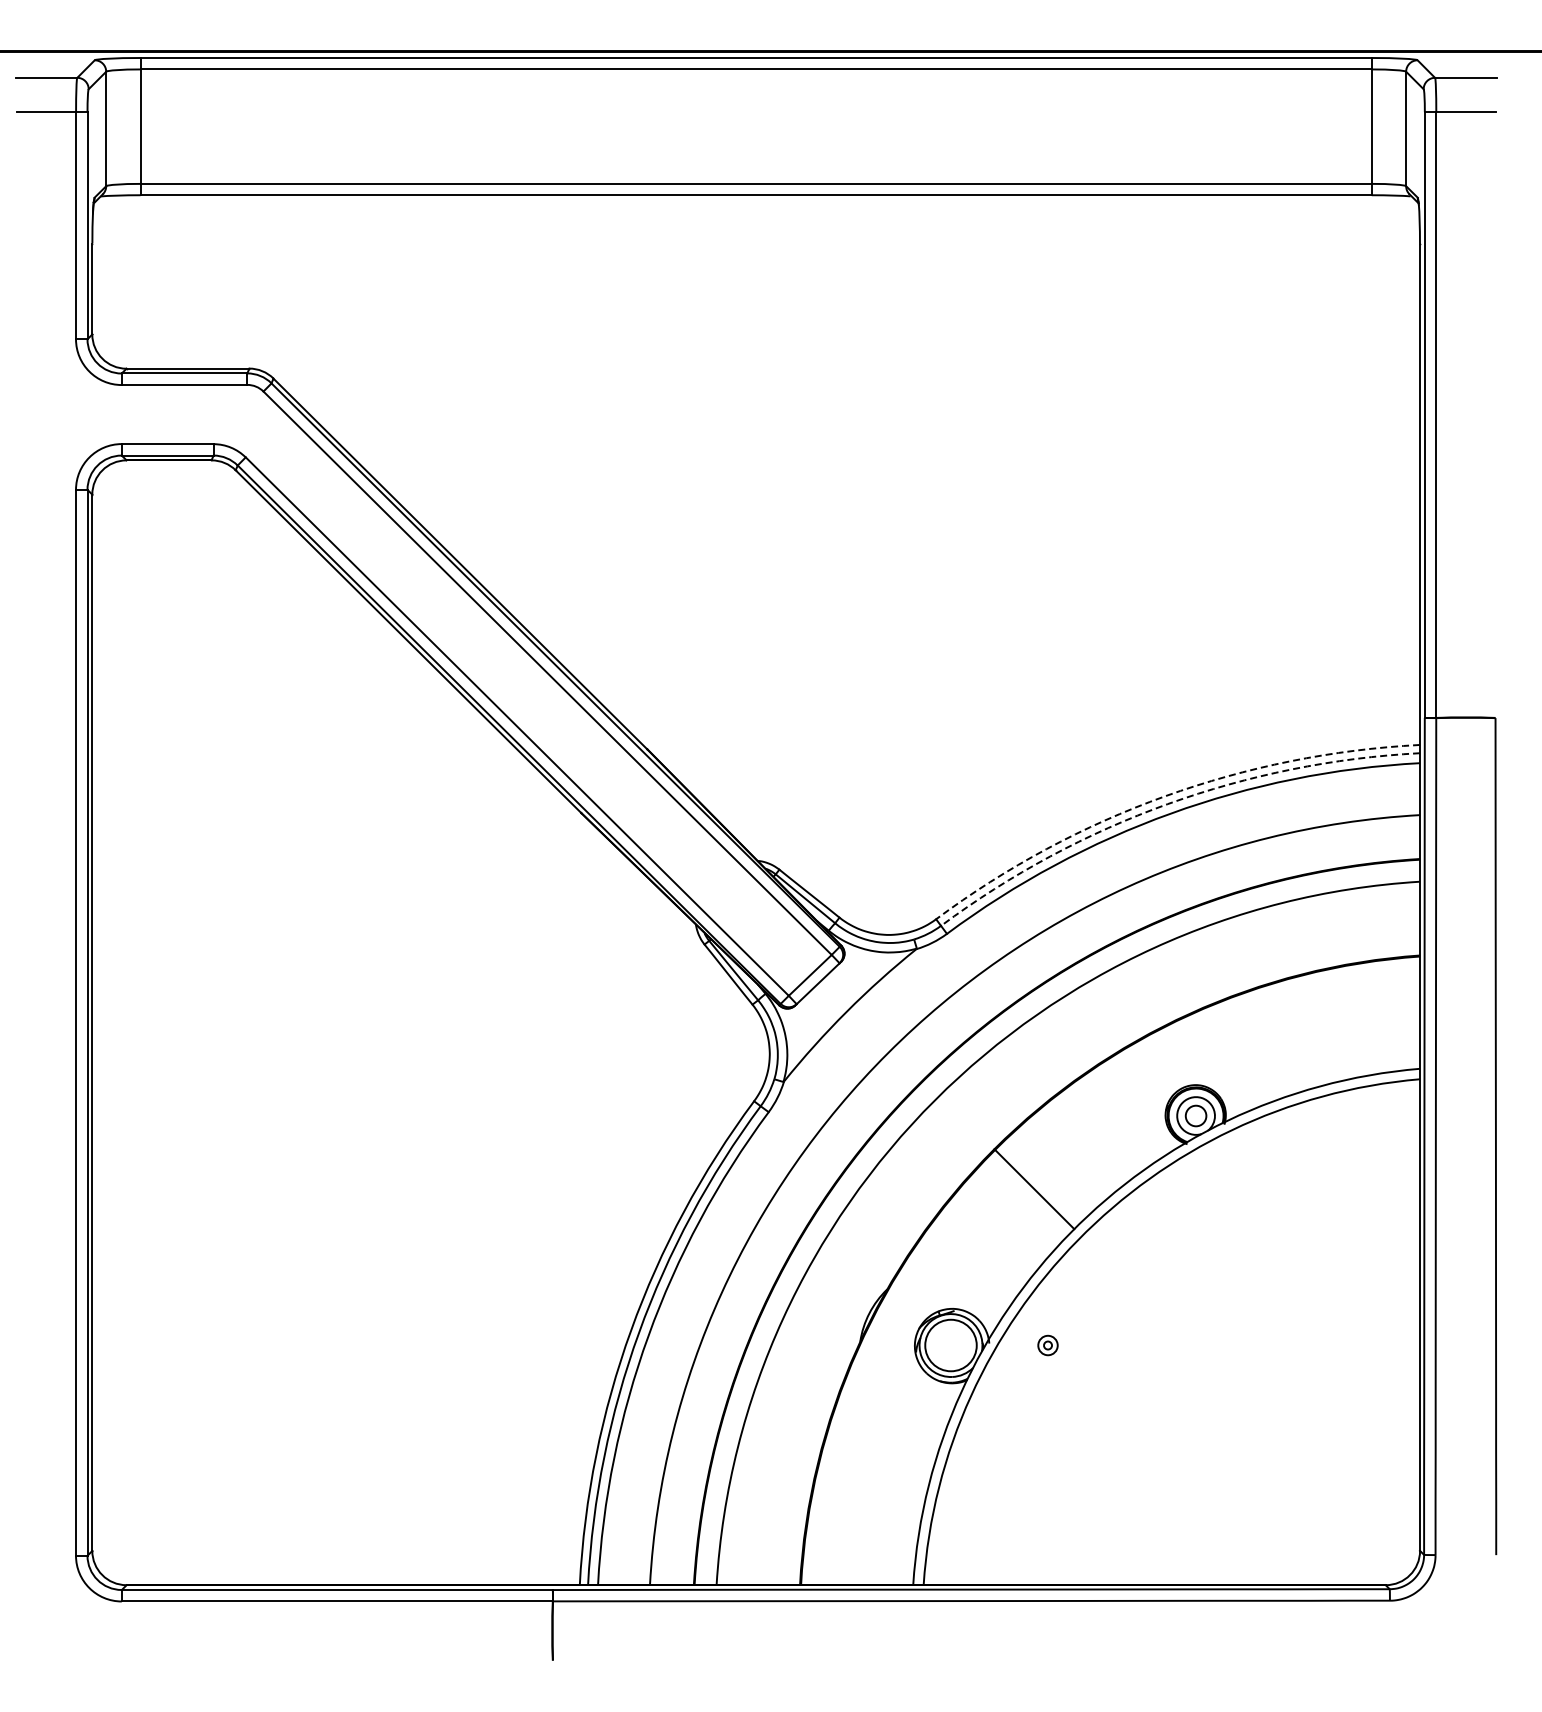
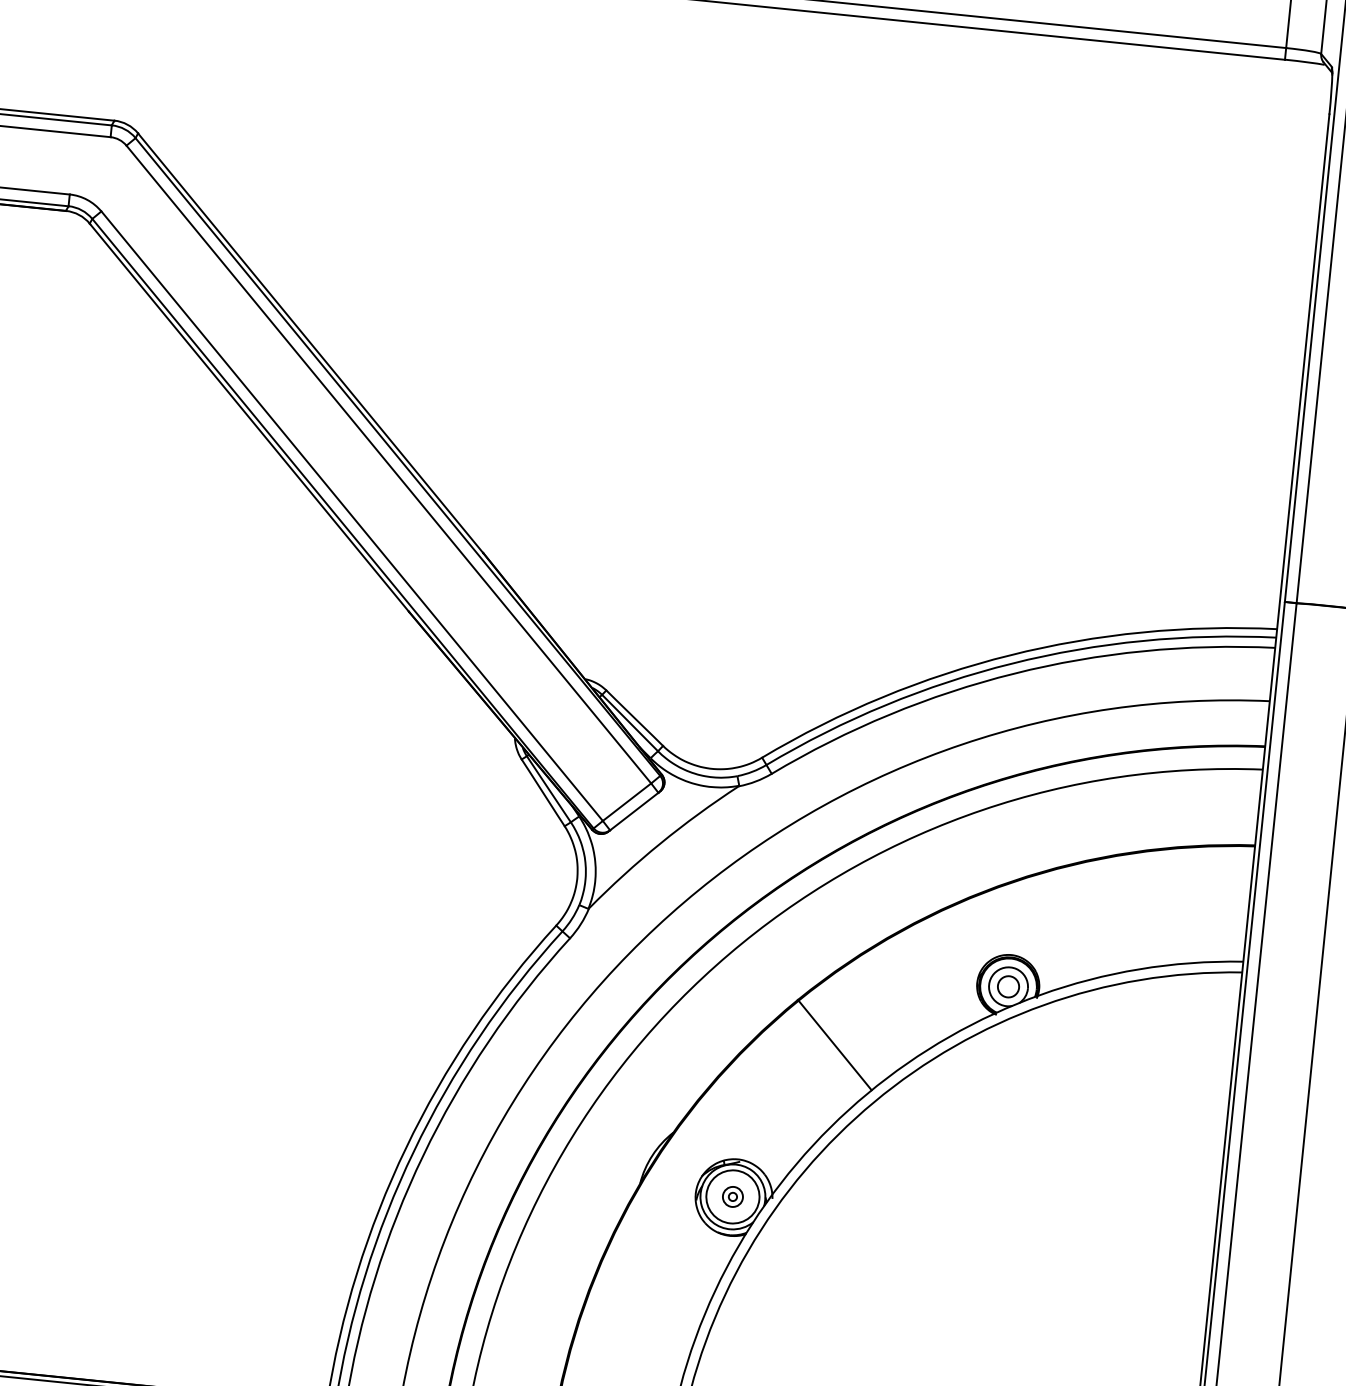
arc: (1165, 796) -> (1010, 655), dashed -> solid
arc: (1167, 804) -> (1011, 663), dashed -> solid
part: (1047, 1345) -> (732, 1196), moved

